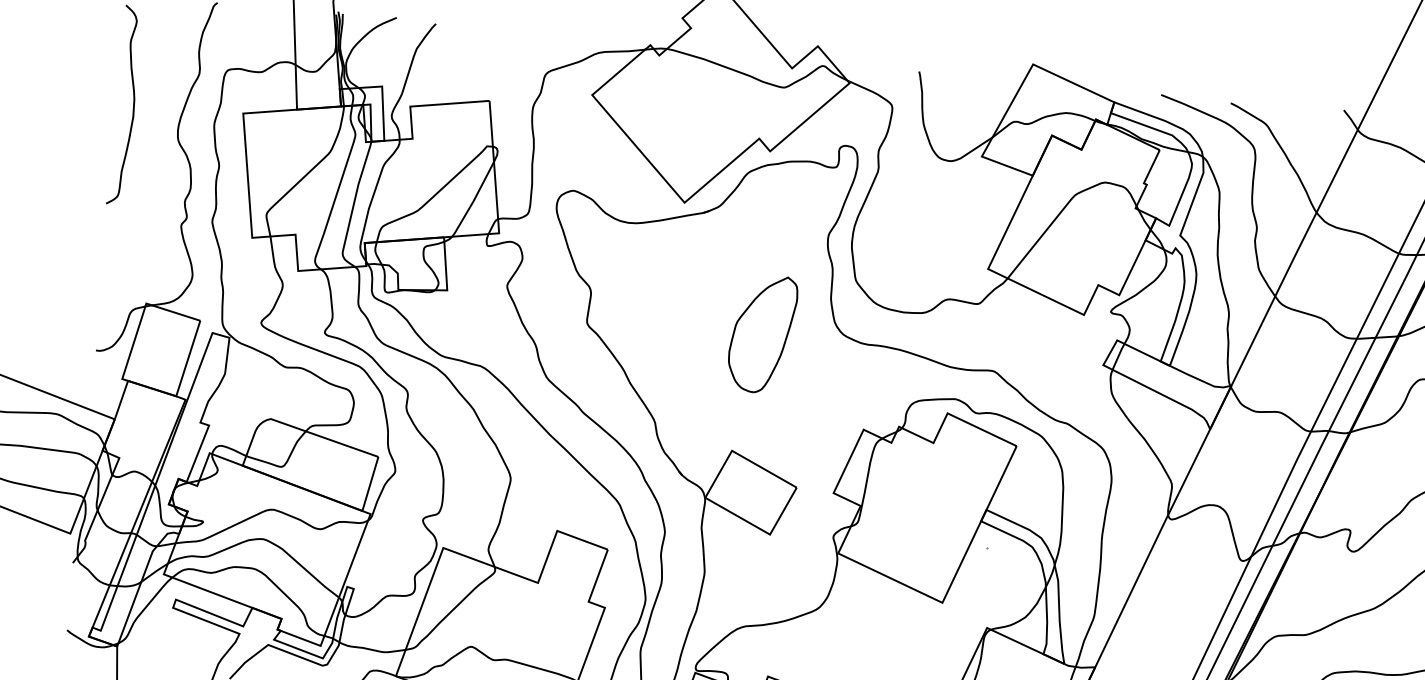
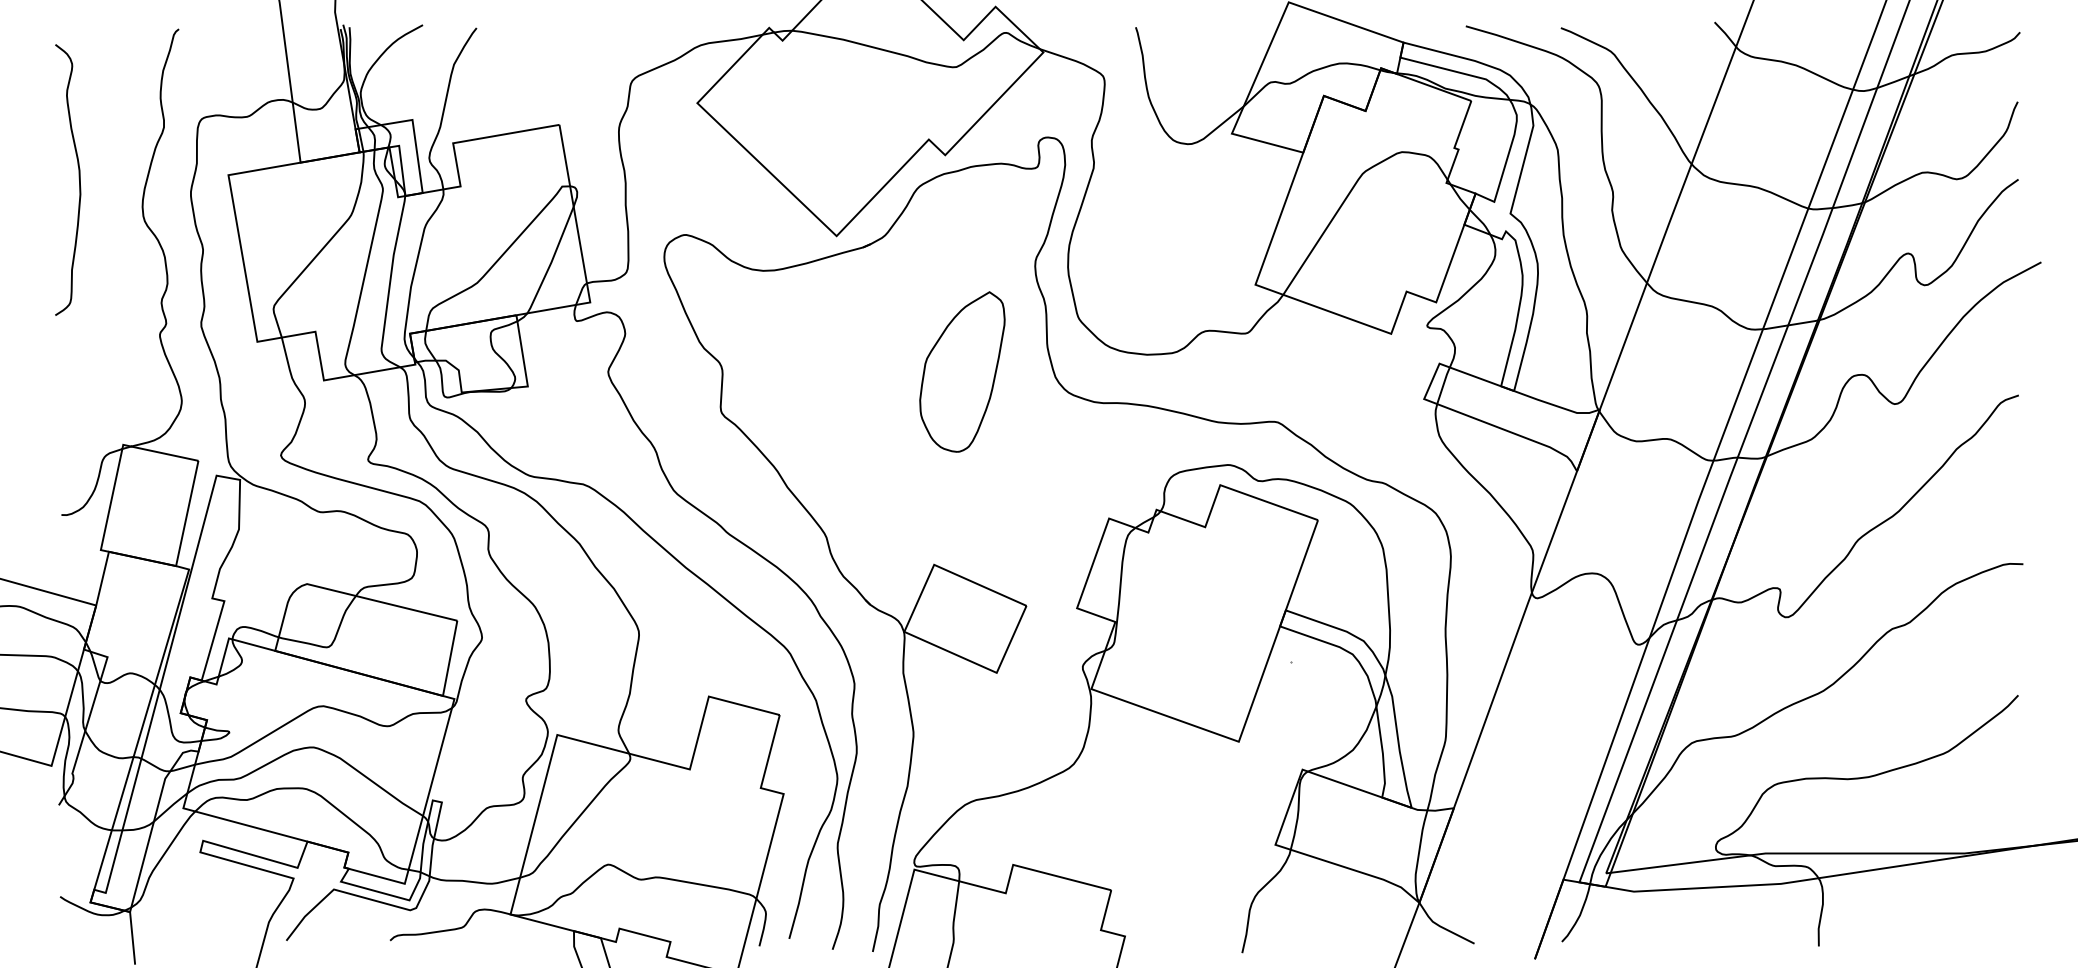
part: (762, 333) -> (962, 371), moved

